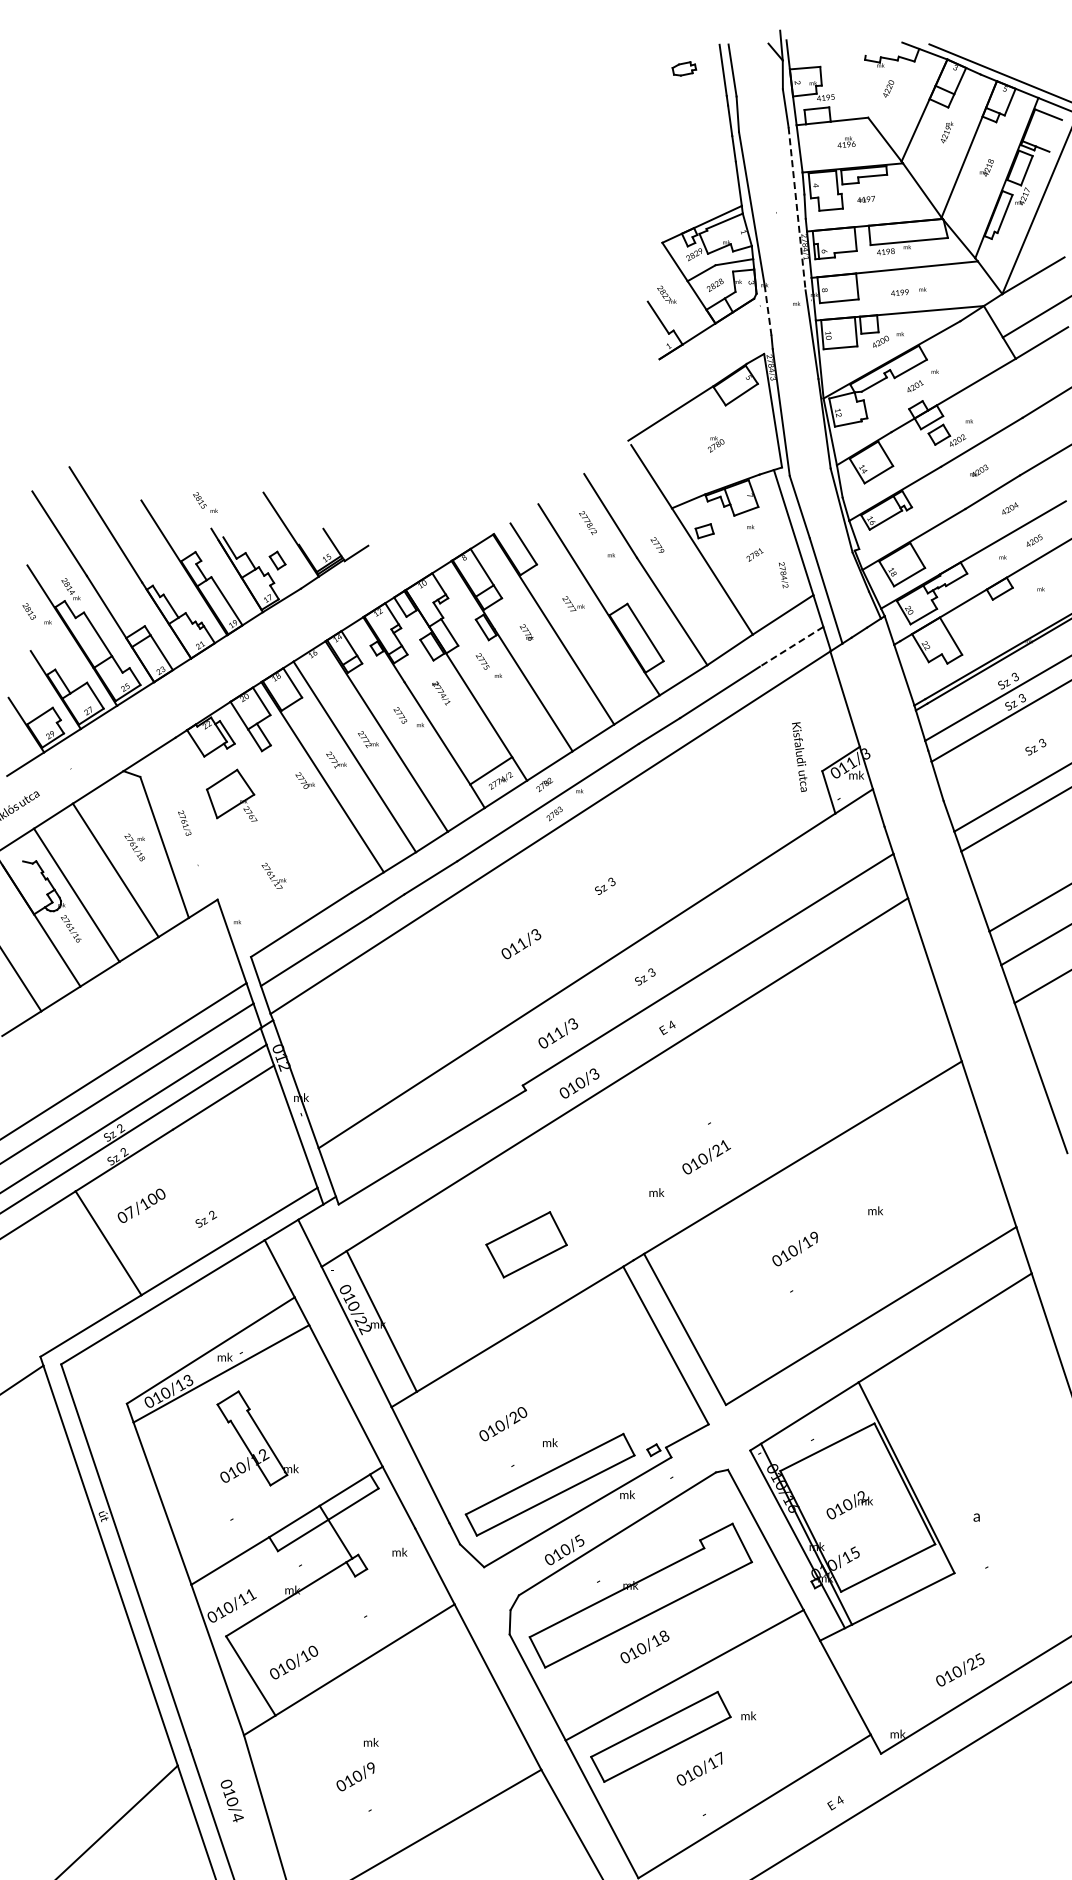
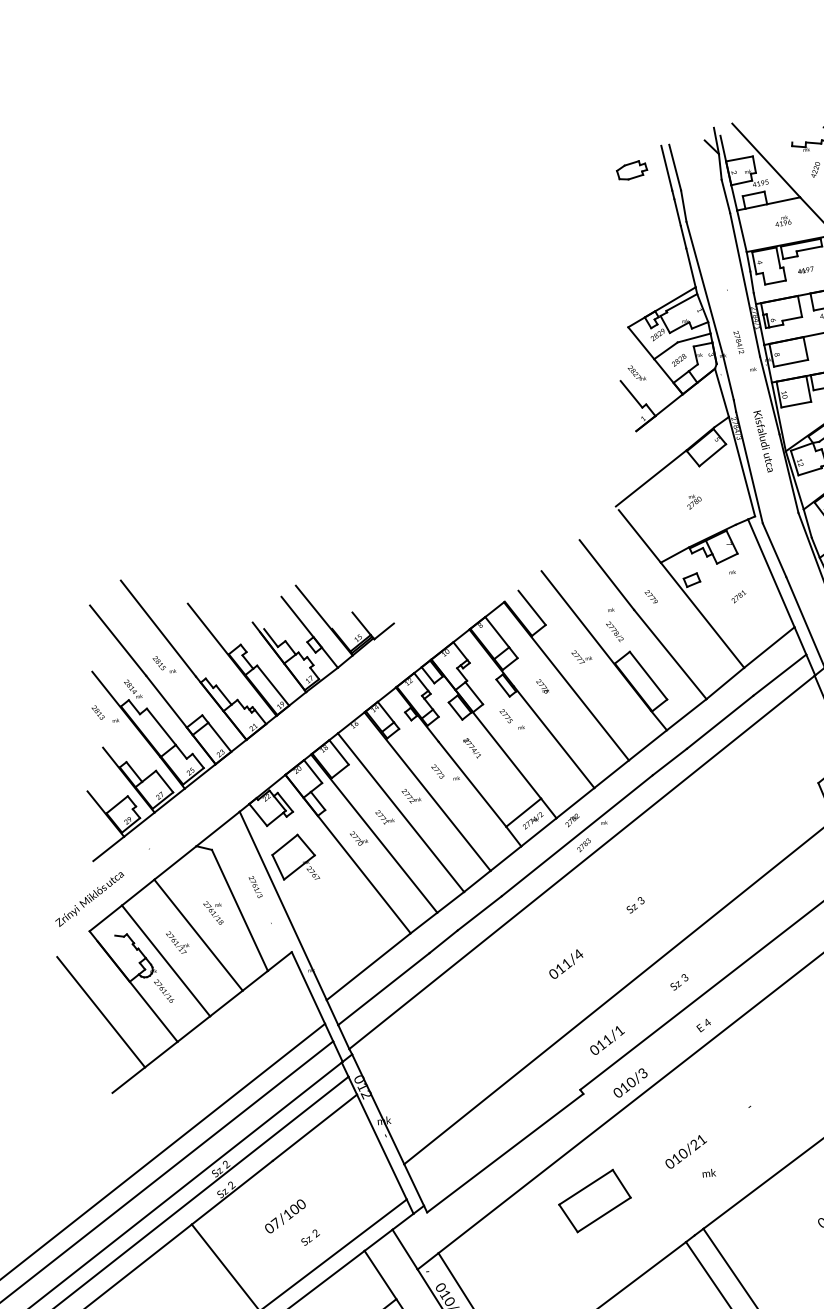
part: (684, 68) -> (632, 170), size x1.43
line: (834, 72) -> (766, 160), added
line: (797, 208) -> (745, 284), dashed -> solid
line: (768, 310) -> (728, 377), dashed -> solid
line: (759, 325) -> (722, 392), added
text: (205, 502) -> (164, 664), moved
text: (587, 522) -> (614, 631), moved
line: (273, 545) -> (309, 631), added
text: (783, 575) -> (738, 342), moved
line: (791, 647) -> (779, 675), dashed -> solid
text: (799, 756) -> (763, 440), moved
line: (290, 796) -> (347, 853), added
line: (213, 846) -> (283, 905), added
text: (273, 875) -> (177, 942), moved
text: (536, 934) -> (578, 954), 011/3 -> 011/4
text: (573, 1023) -> (619, 1030), 011/3 -> 011/1
text: (706, 1157) -> (686, 1152), moved
text: (141, 1205) -> (285, 1216), moved
part: (526, 1244) -> (594, 1200), moved

